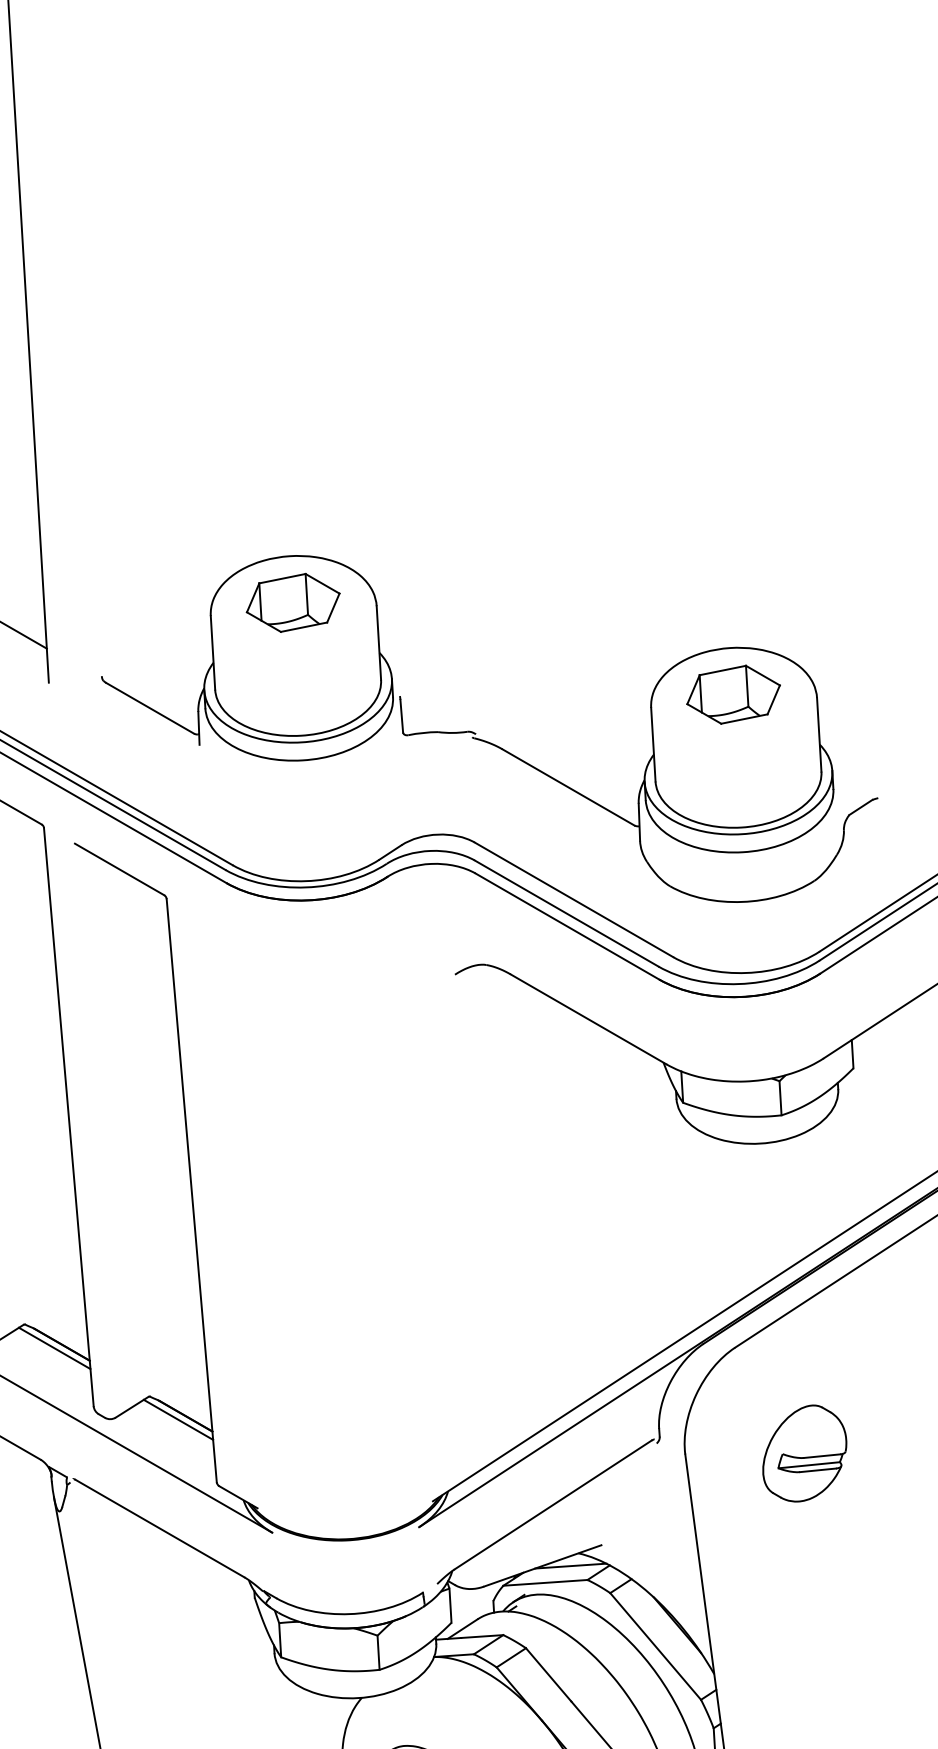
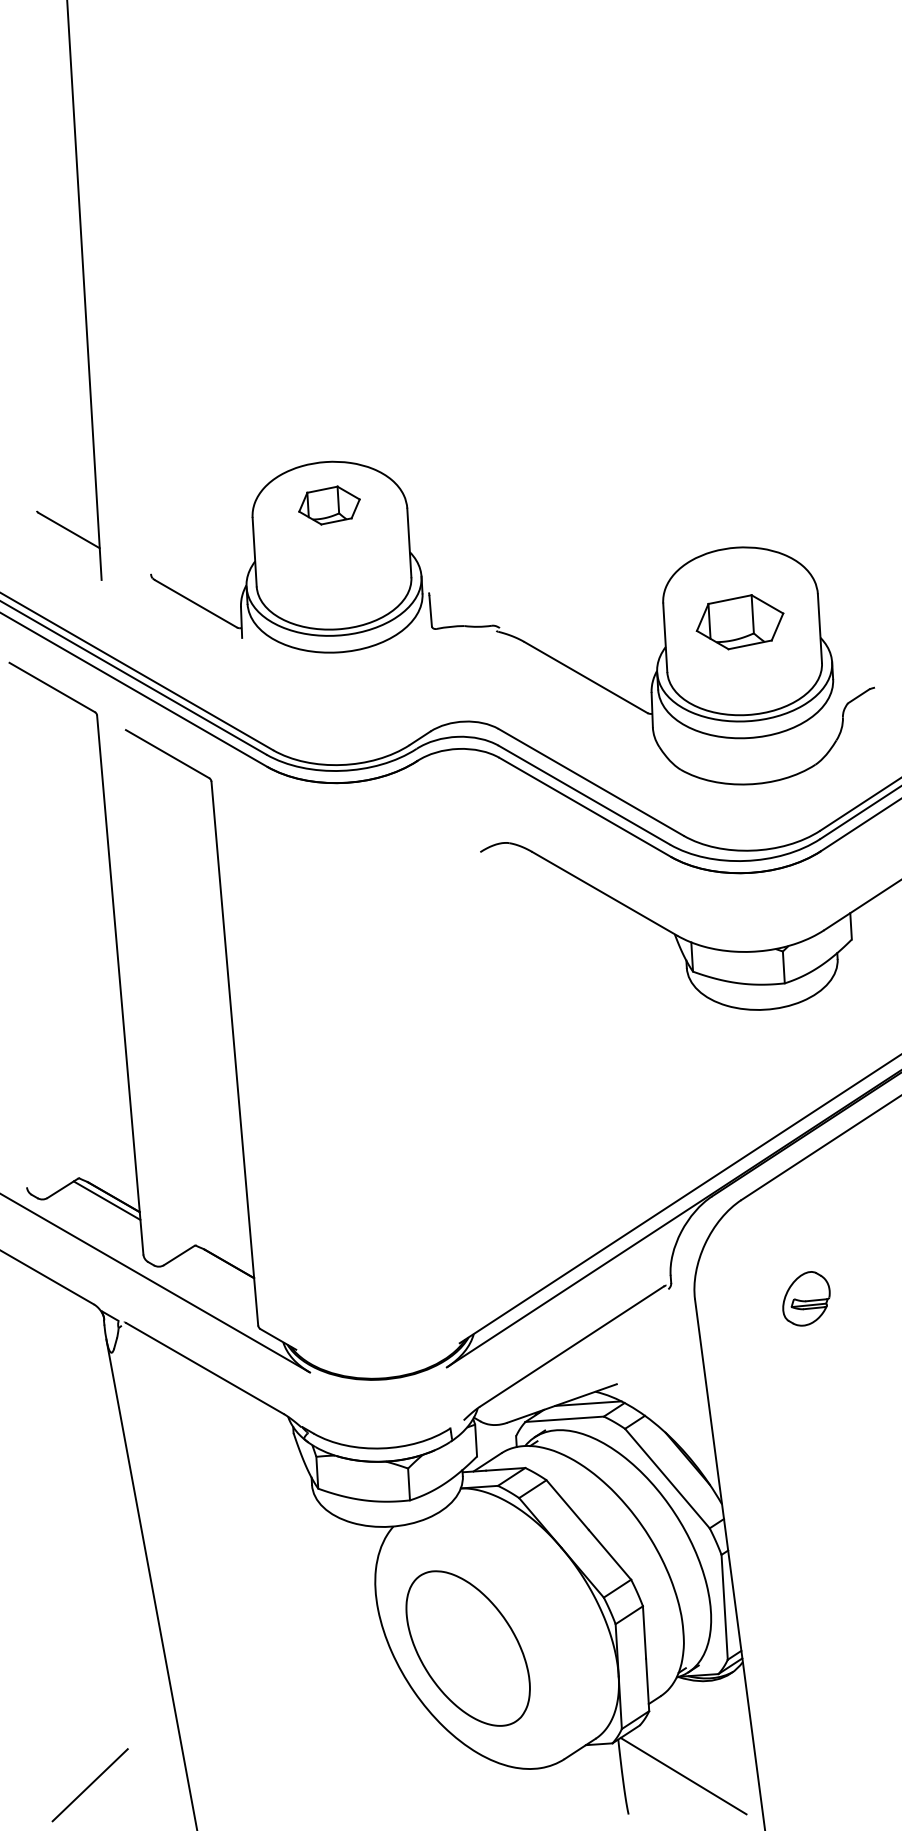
part: (293, 602) -> (329, 505), size x0.7
part: (732, 695) -> (739, 622), moved
line: (178, 1418) -> (222, 1266), removed
part: (804, 1453) -> (806, 1298), size x0.6

